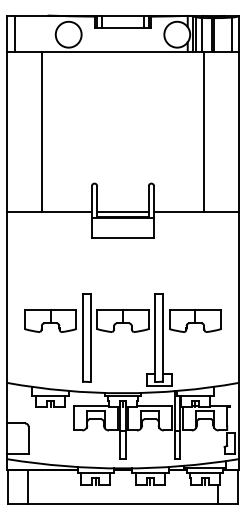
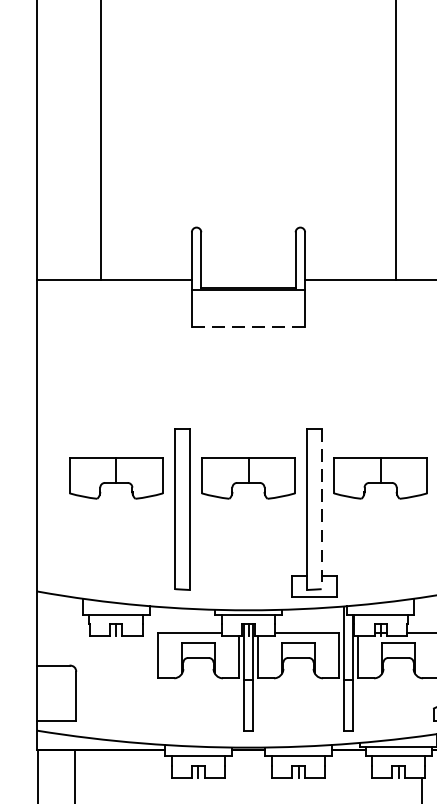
line: (122, 212) -> (247, 280), removed
line: (122, 237) -> (247, 325), solid -> dashed
line: (163, 337) -> (322, 508), solid -> dashed

